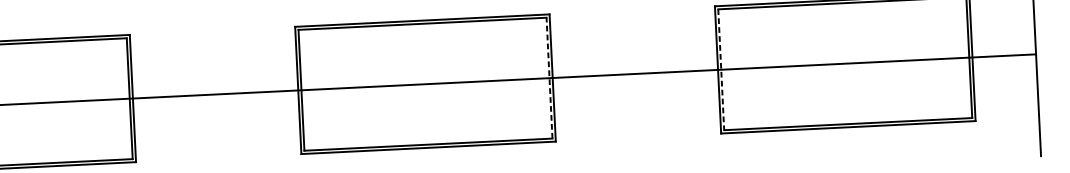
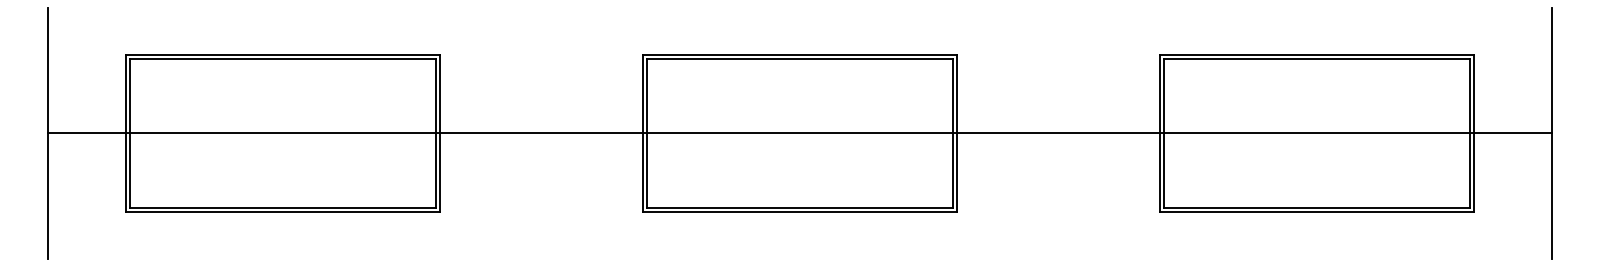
line: (721, 69) -> (1164, 133), dashed -> solid
line: (549, 78) -> (952, 133), dashed -> solid

